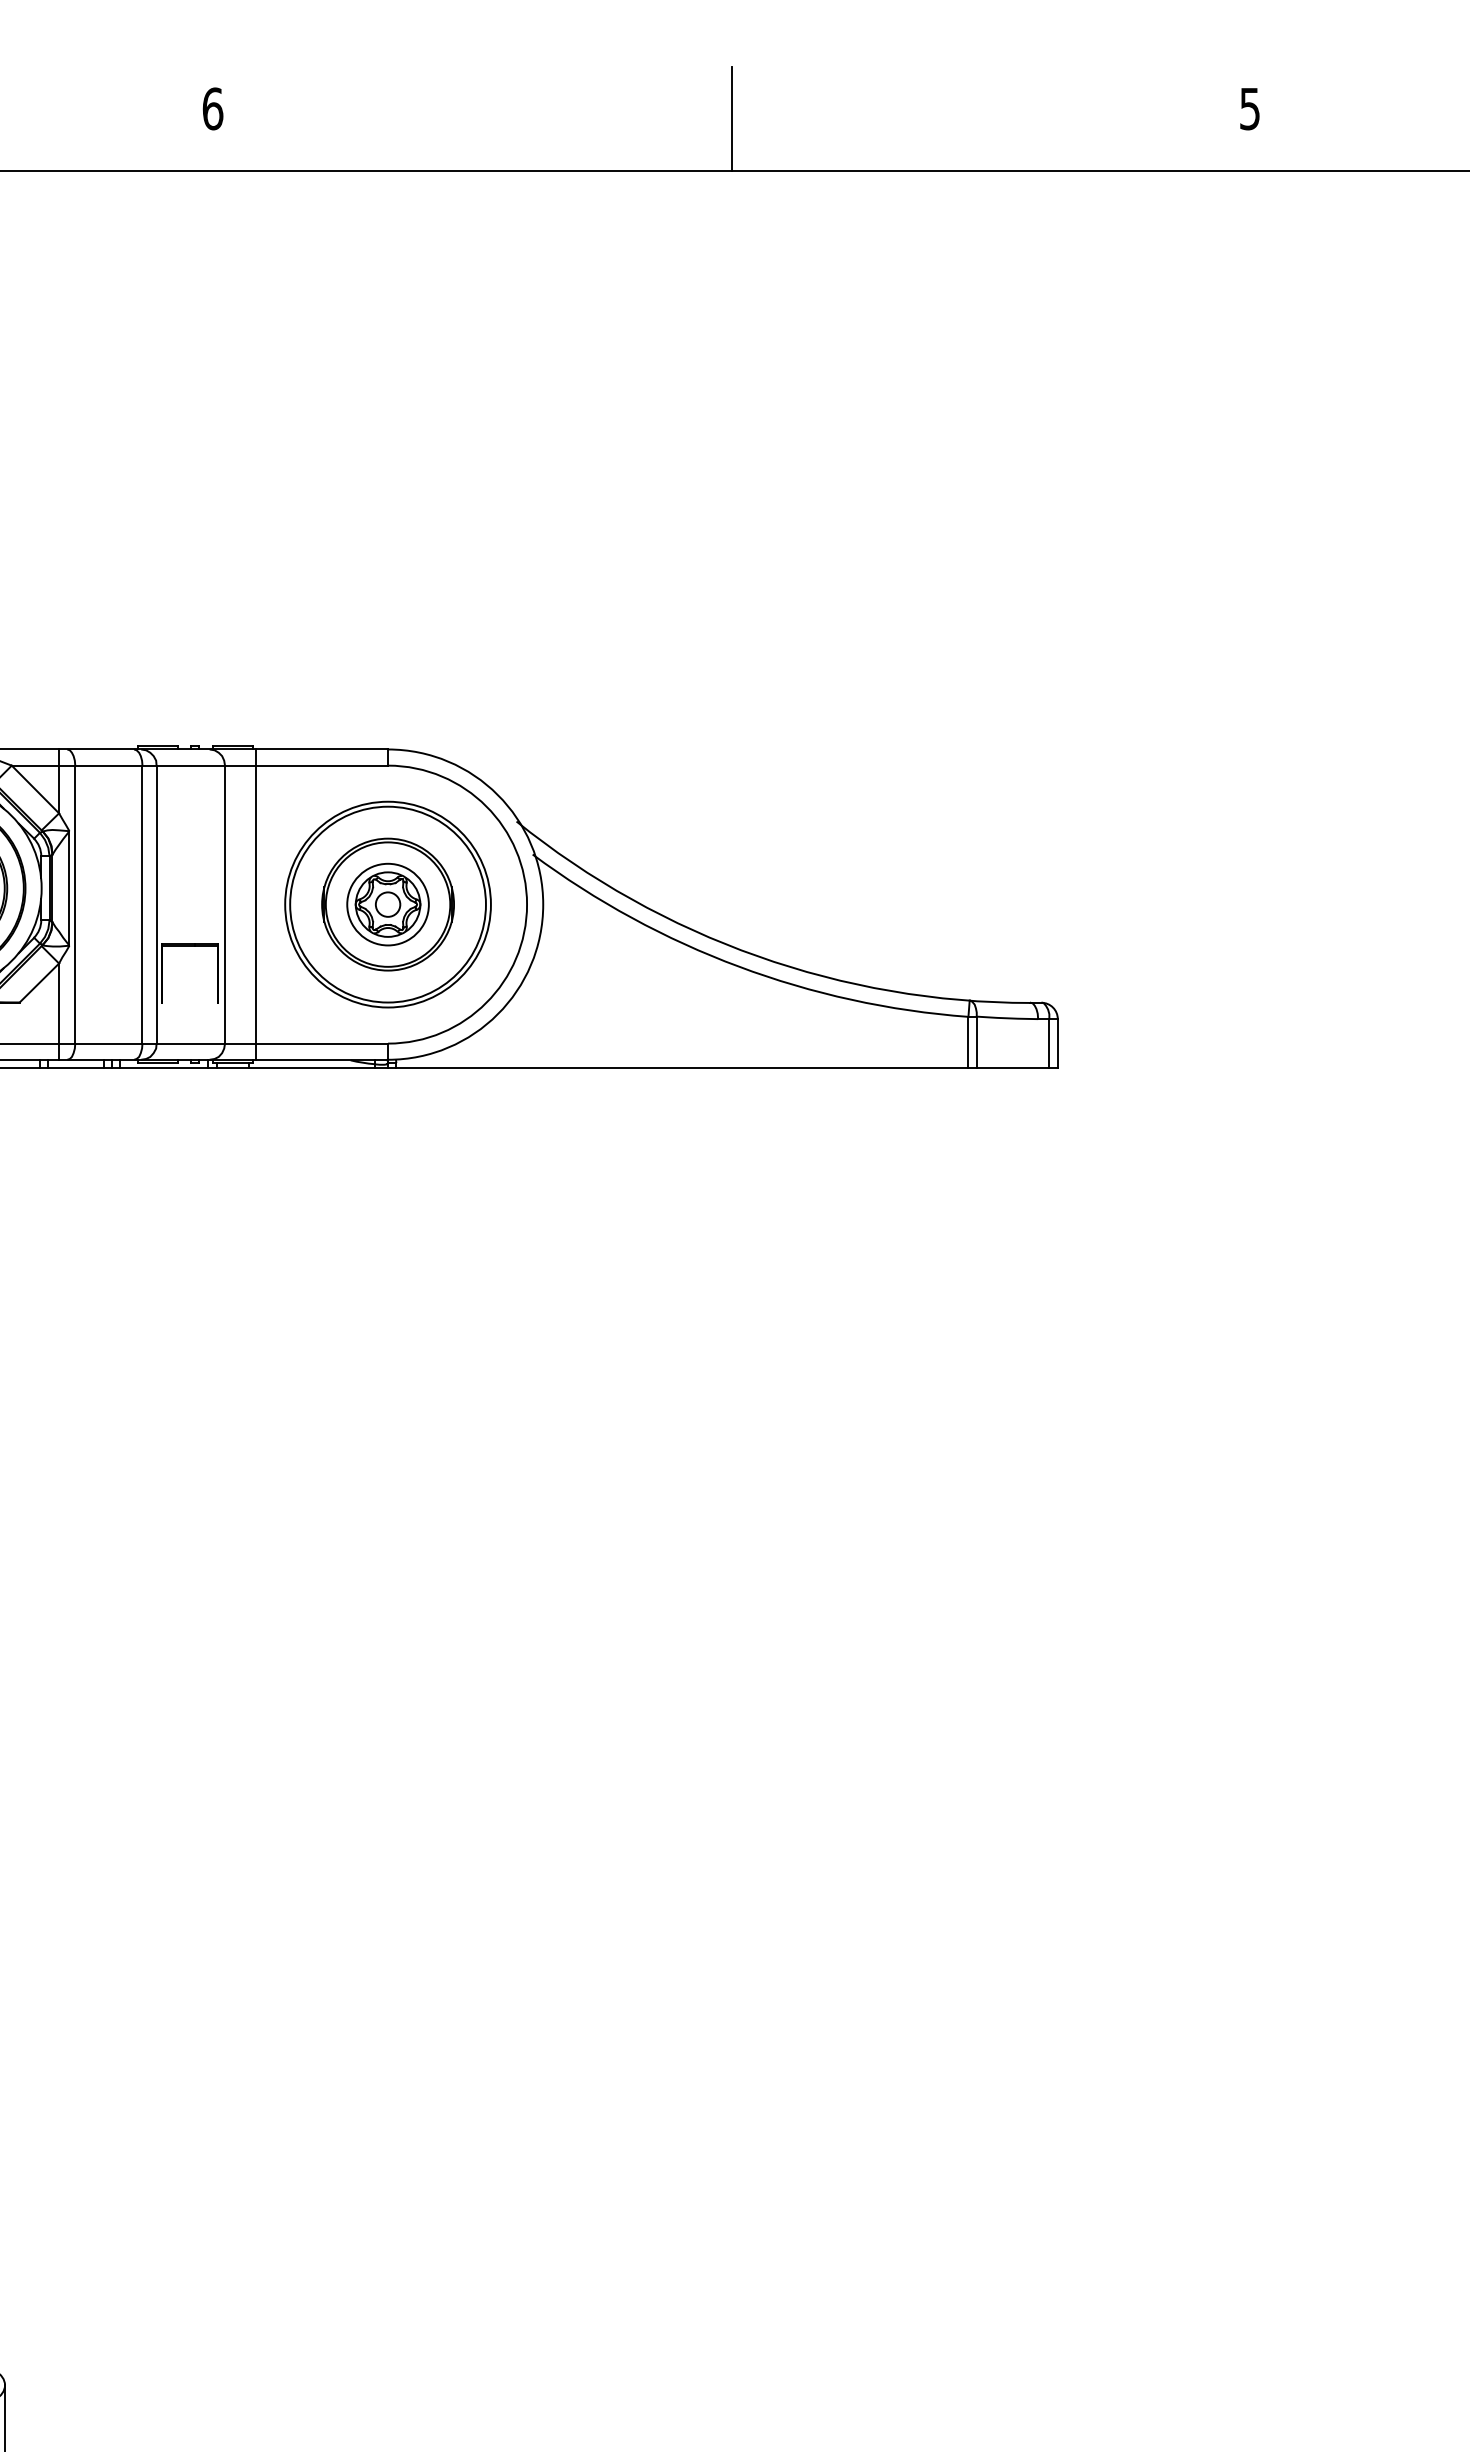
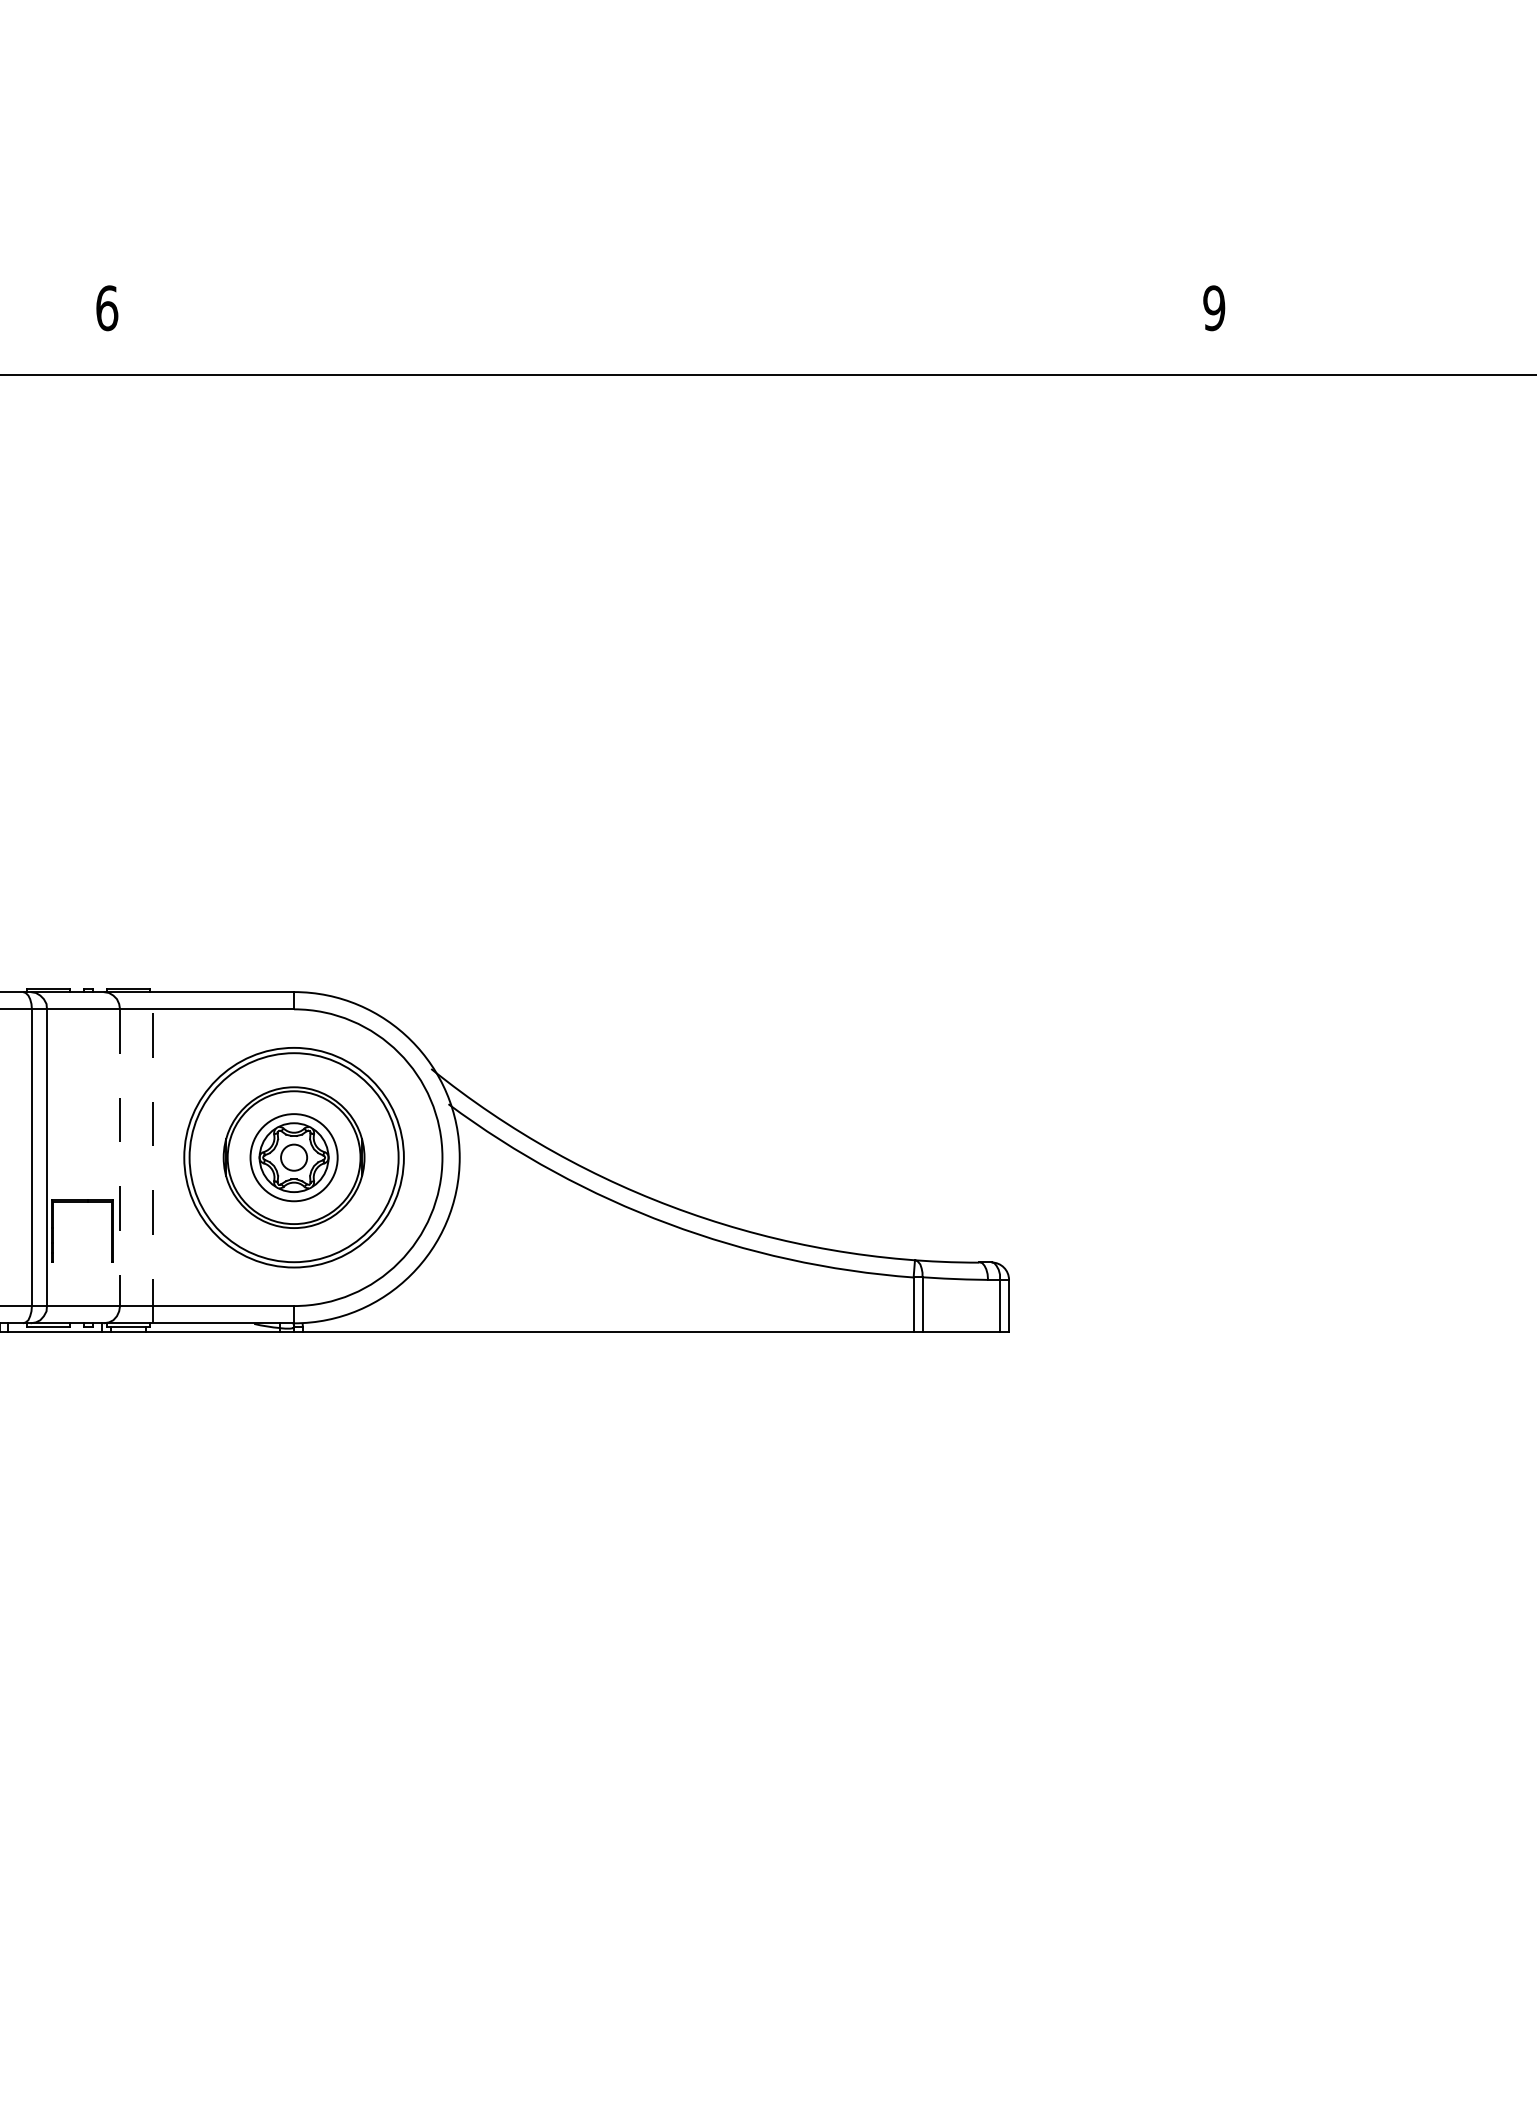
text: (1249, 108) -> (1213, 307), 5 -> 9
line: (731, 119) -> (660, 319), removed
line: (225, 904) -> (120, 1157), solid -> dashed
line: (255, 904) -> (152, 1157), solid -> dashed

